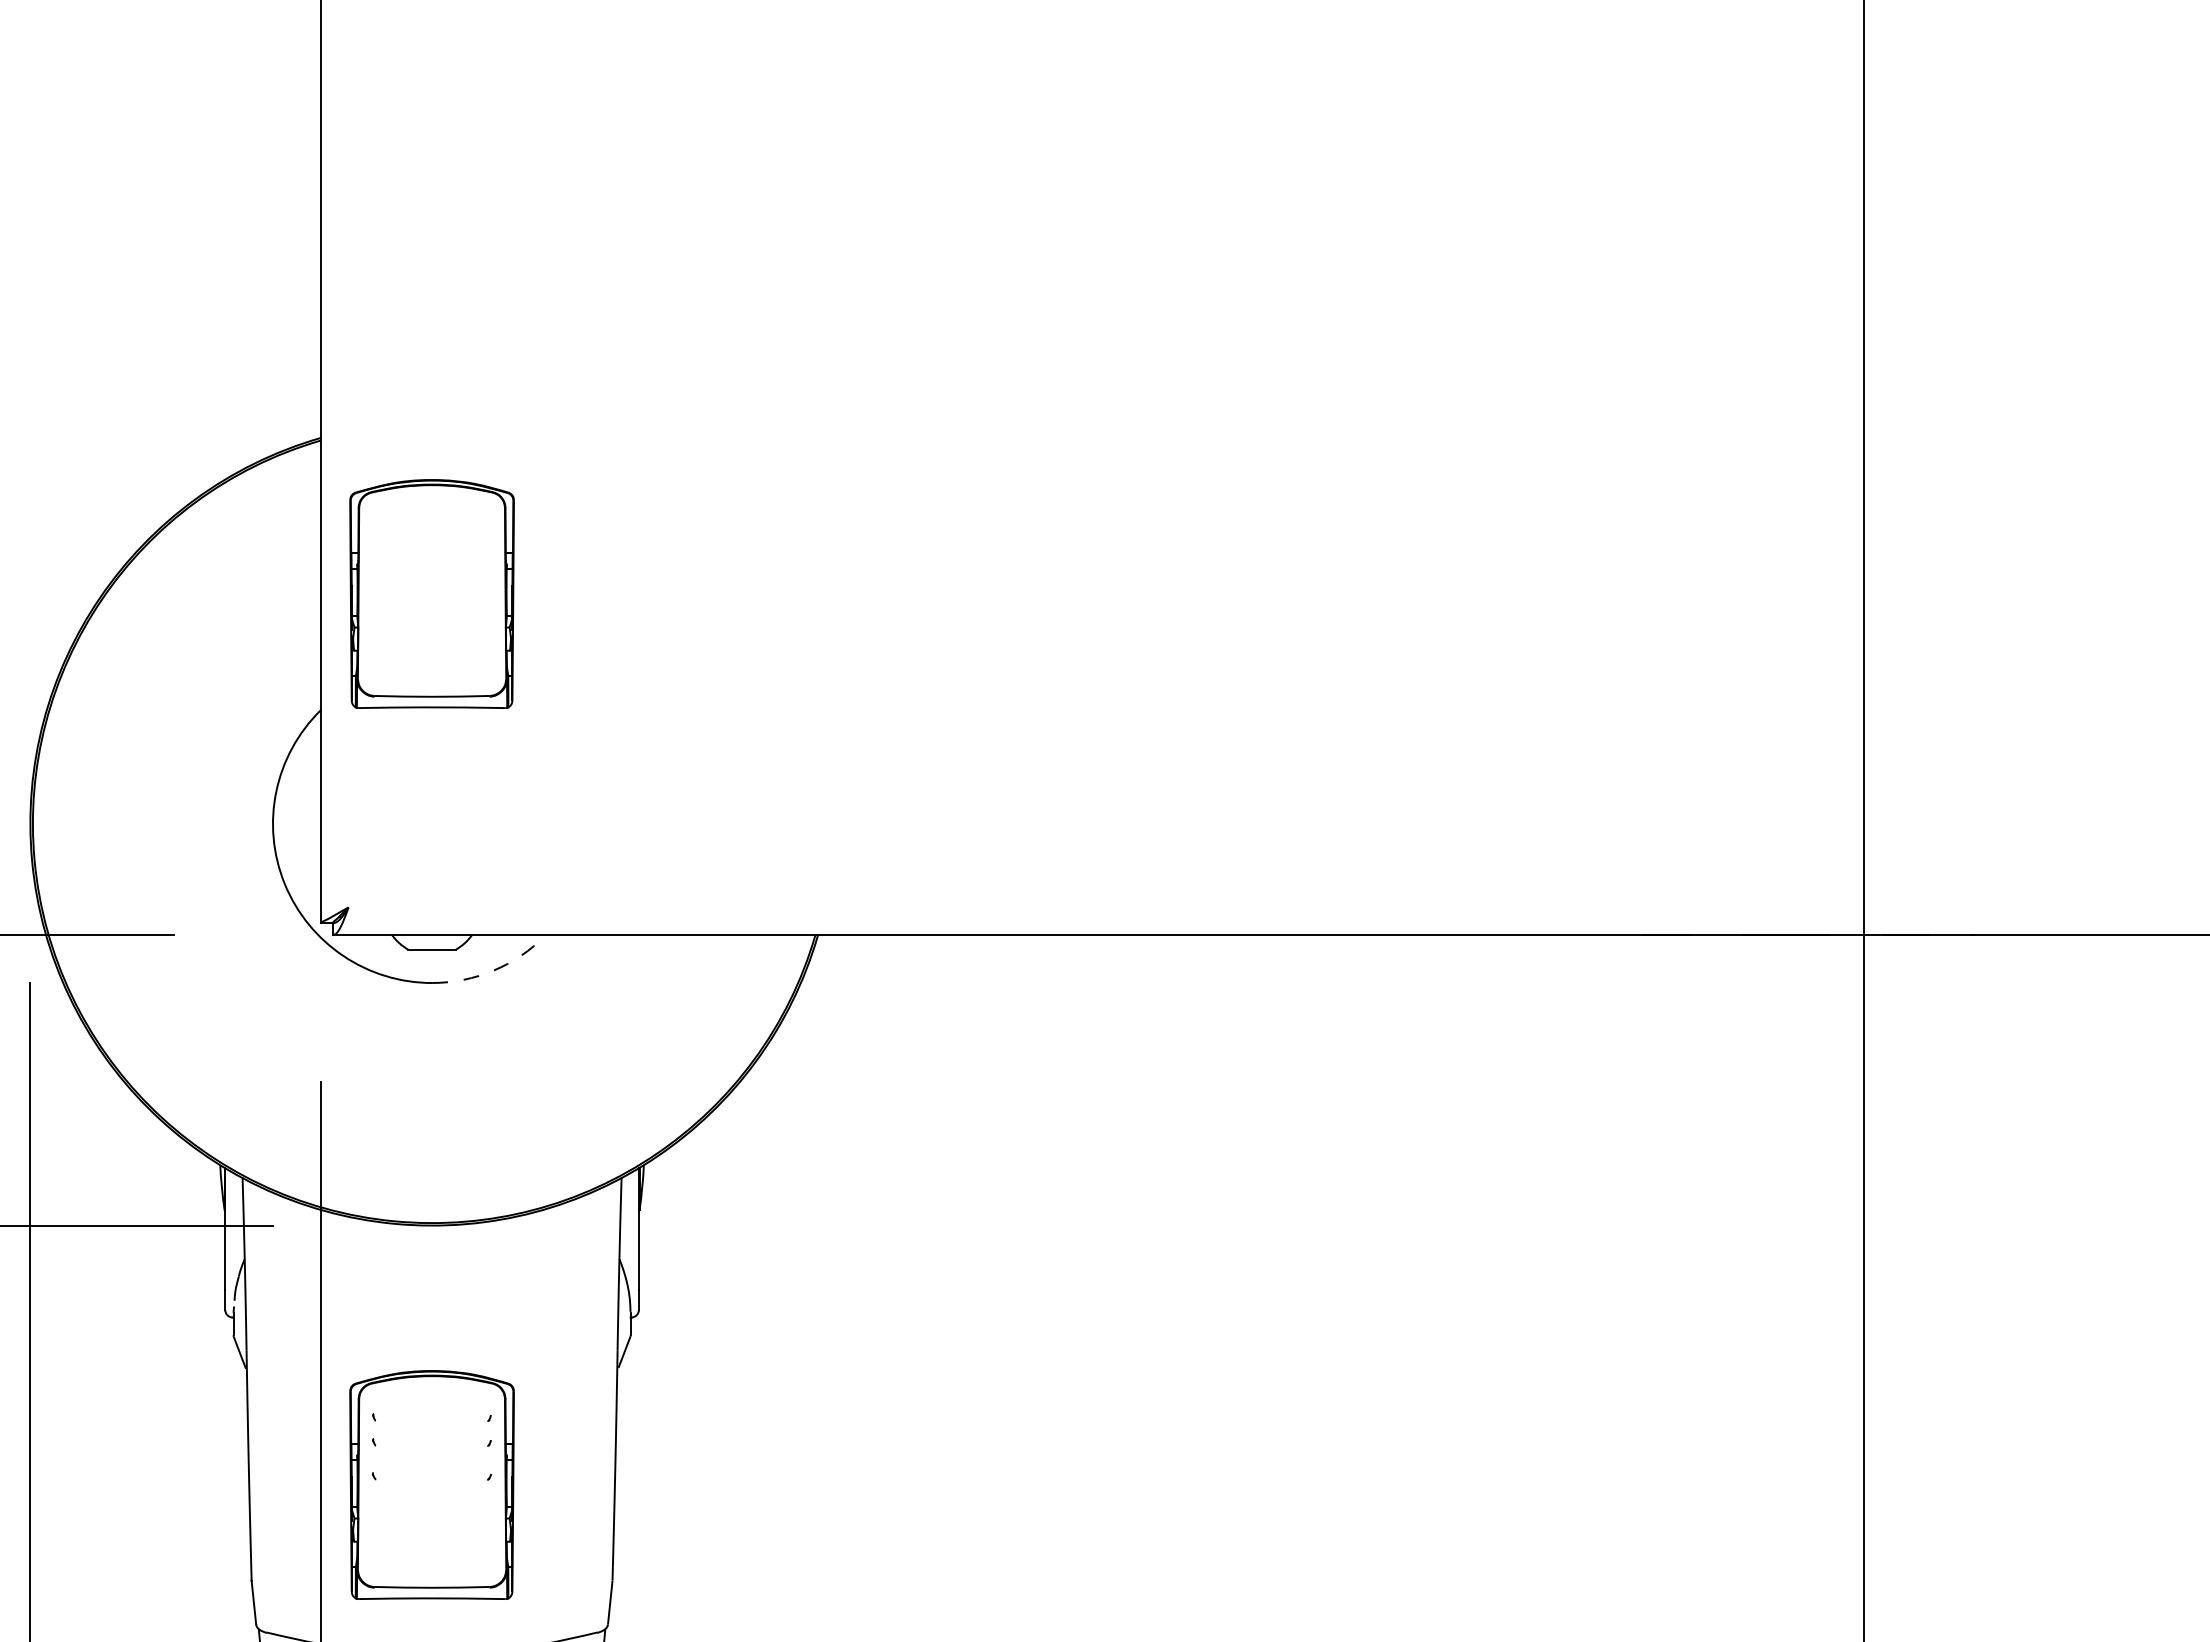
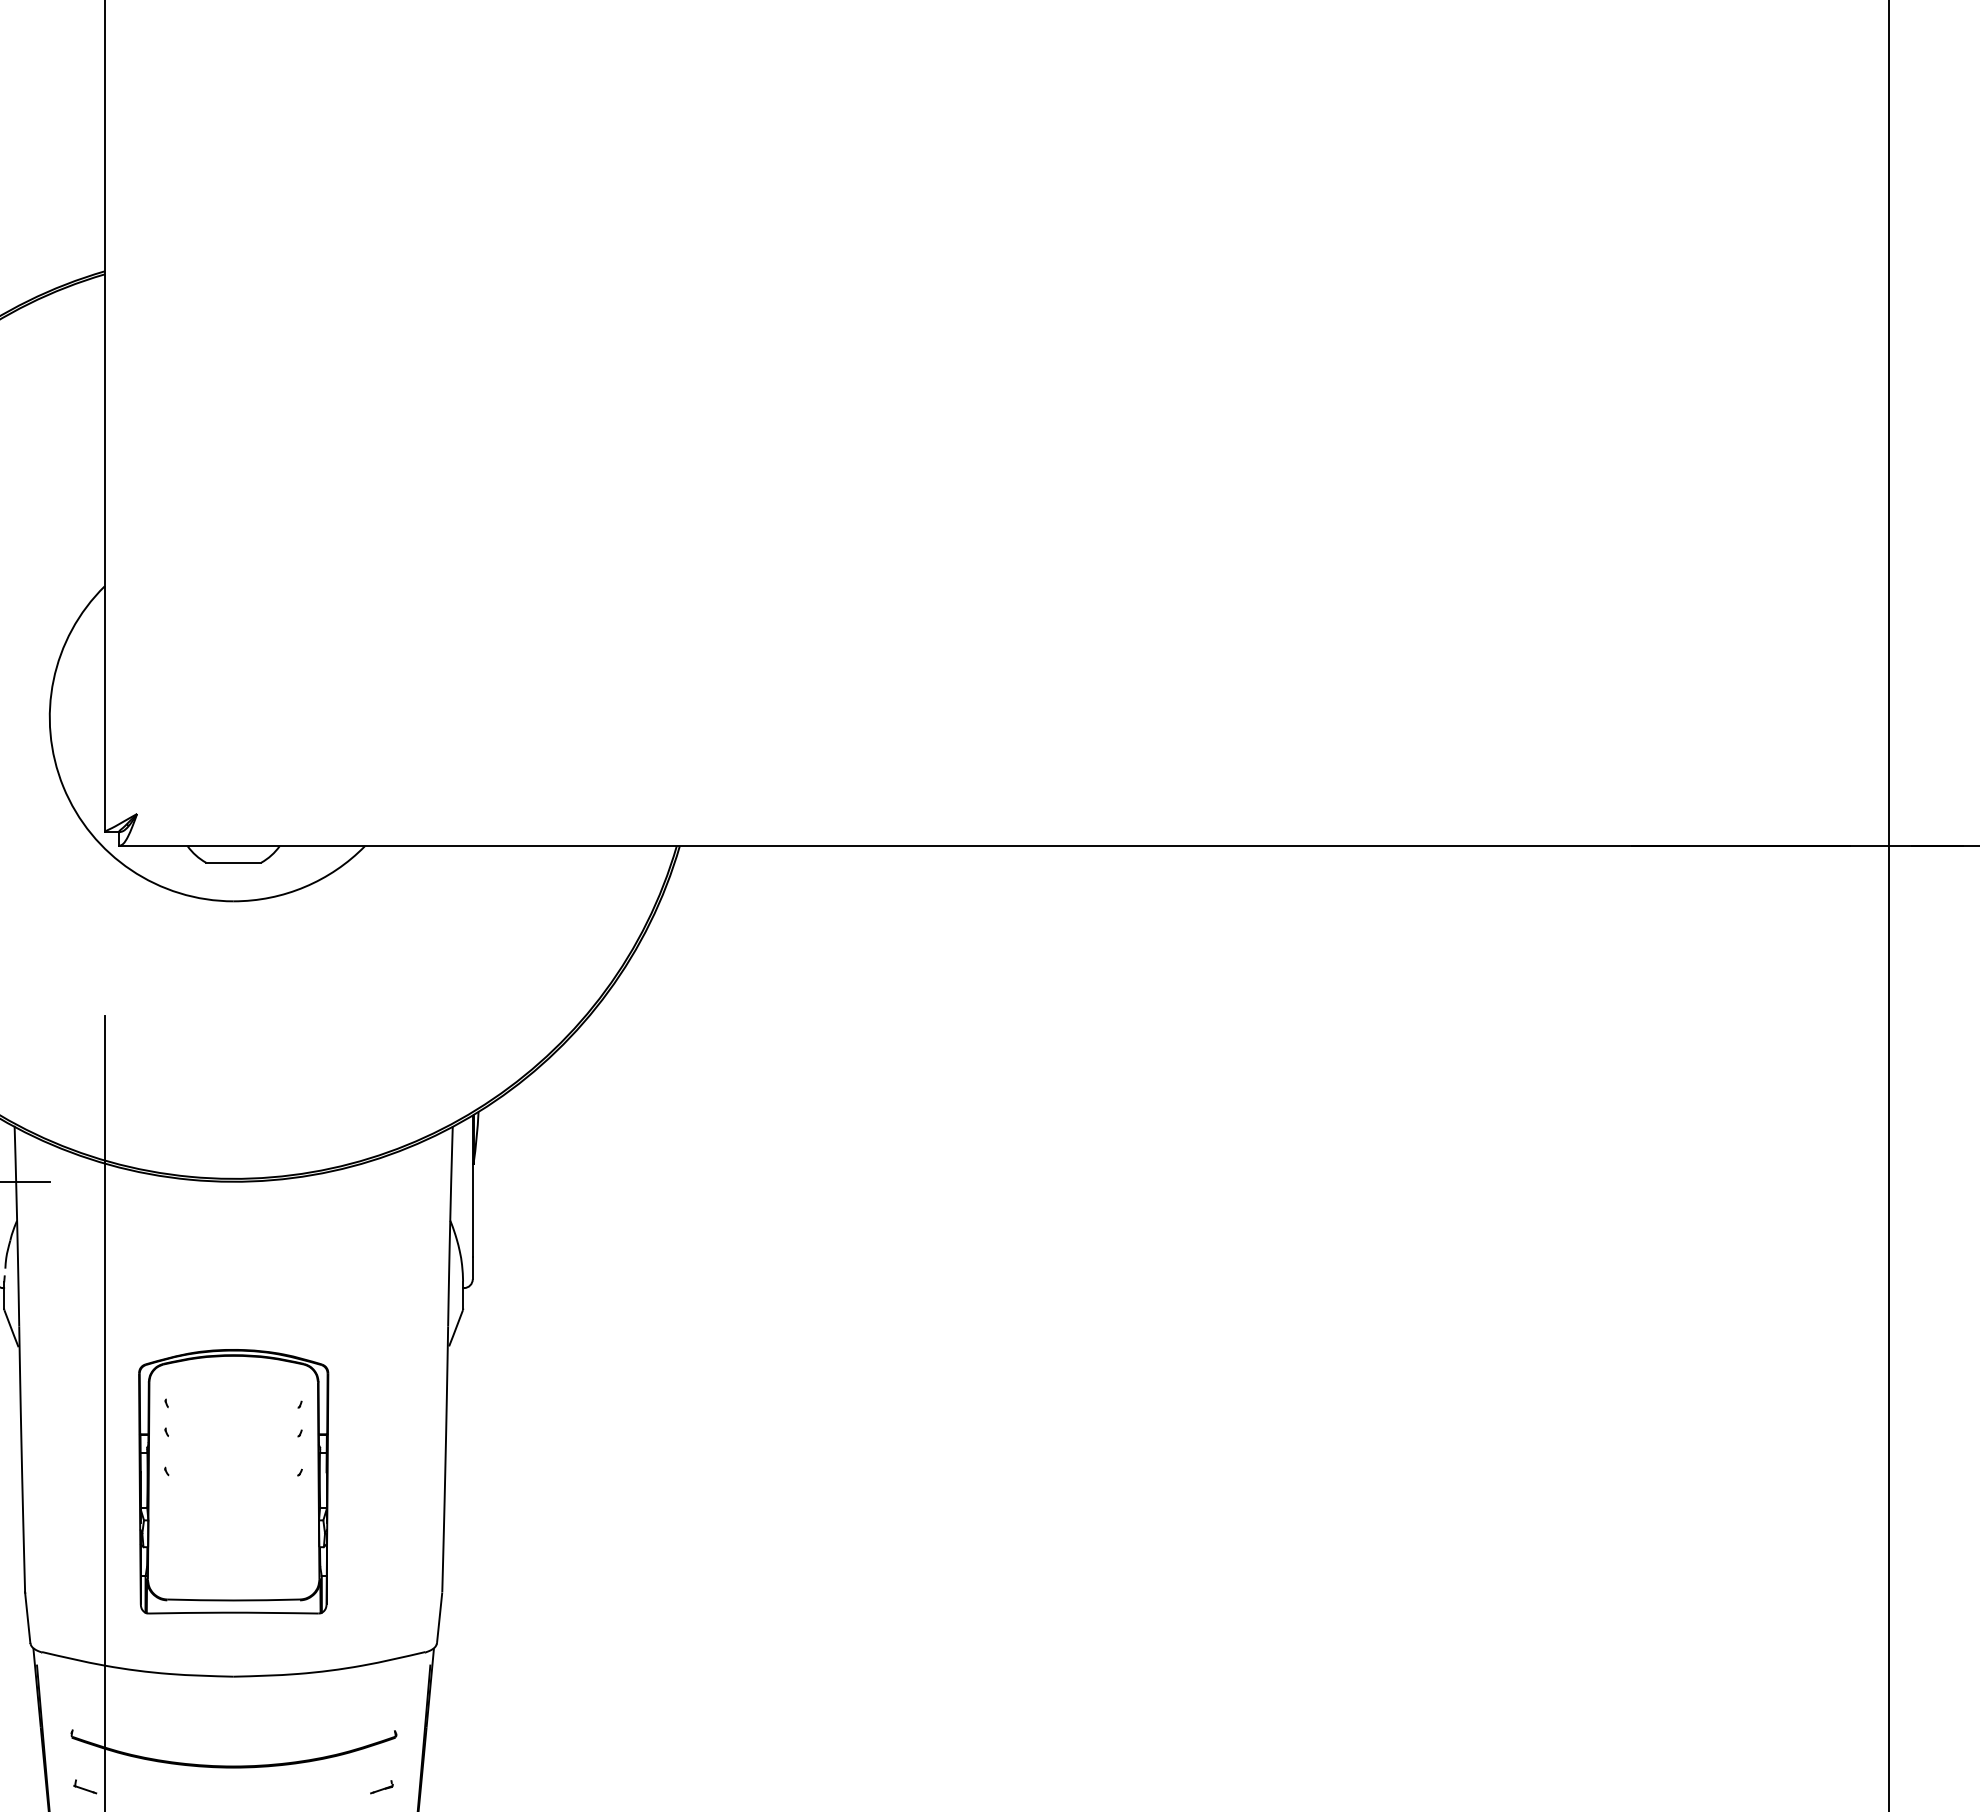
part: (431, 593) -> (233, 451), removed
arc: (493, 970) -> (304, 886), dashed -> solid

